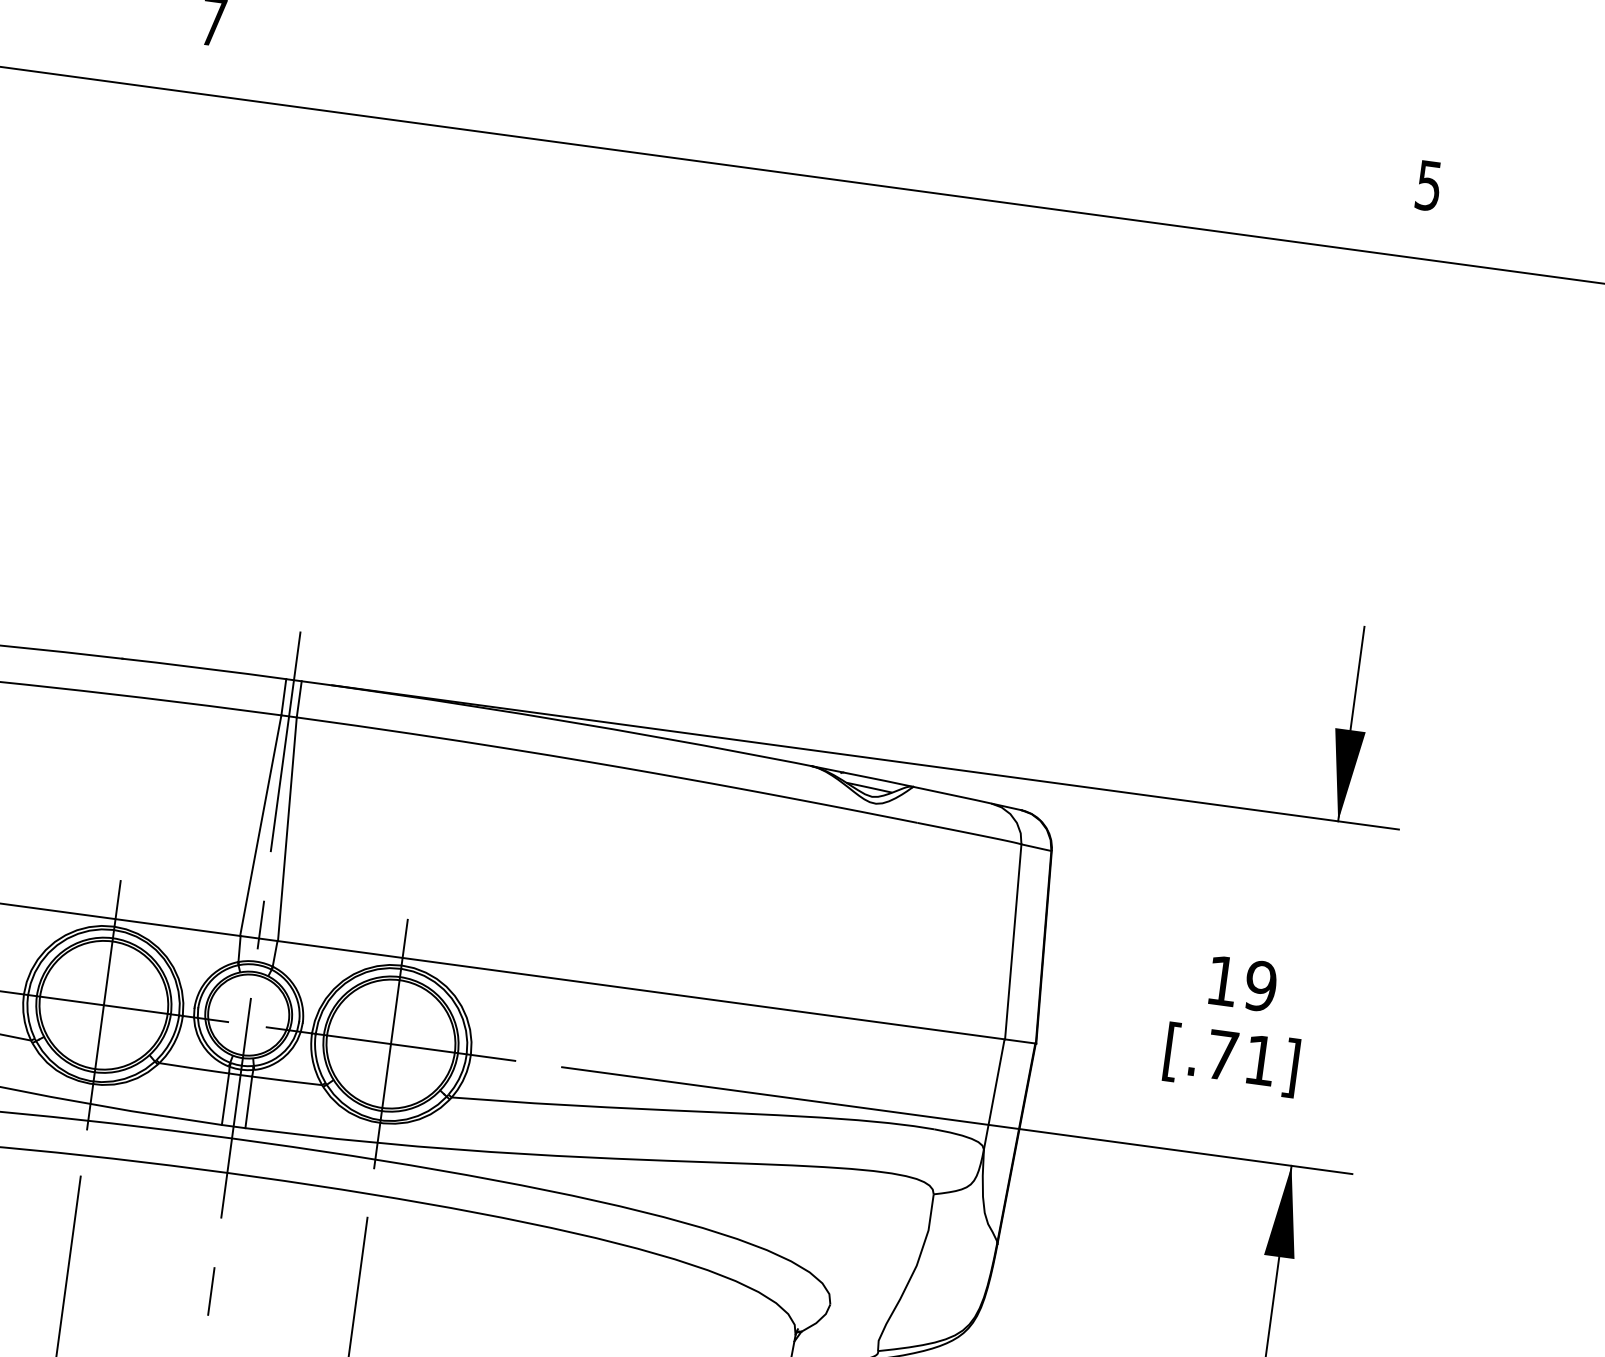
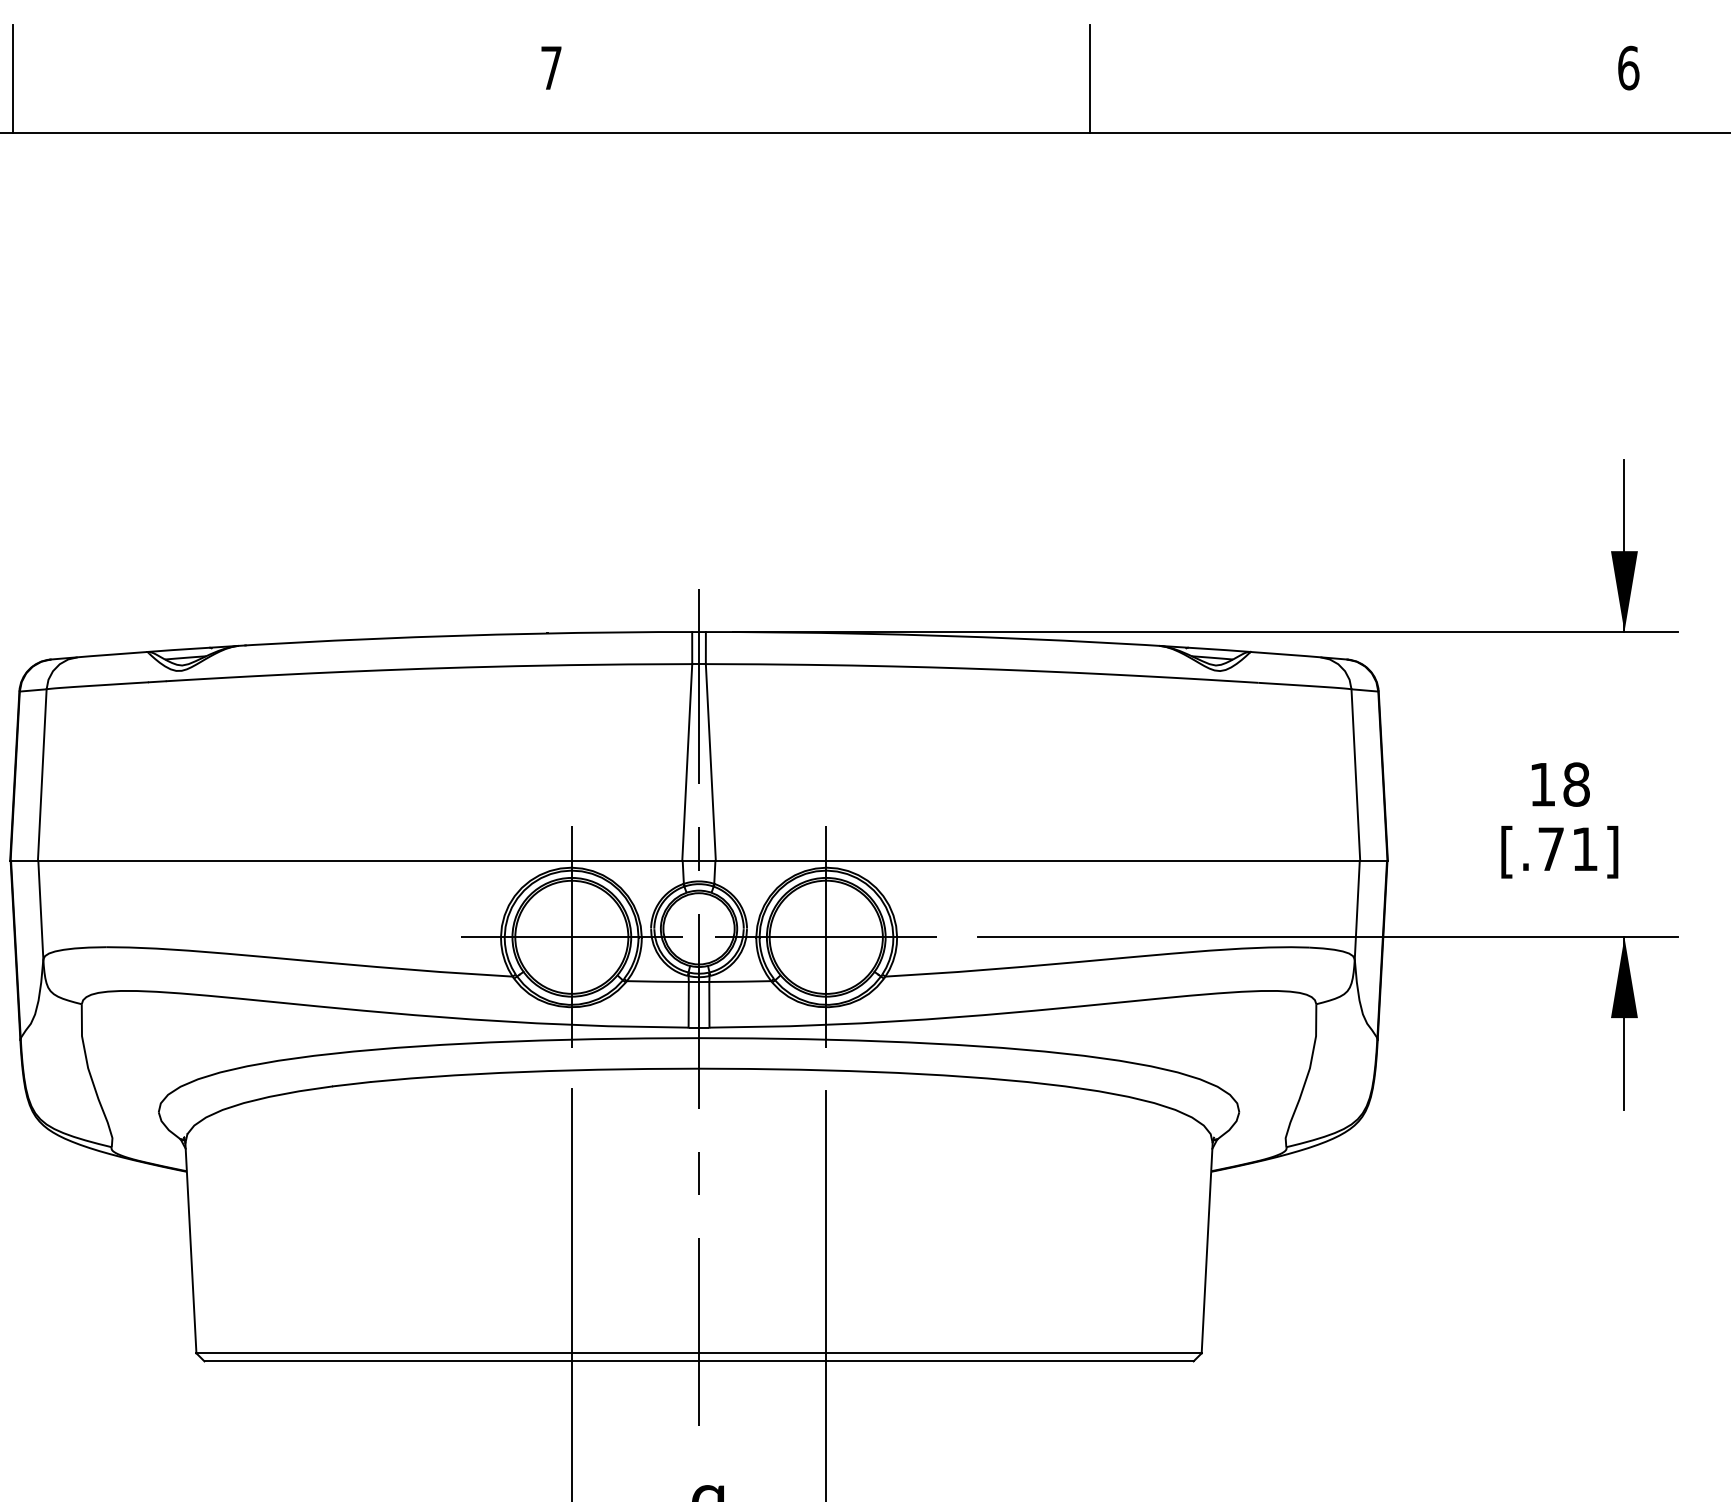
line: (820, 115) -> (1090, 78), added
text: (1428, 185) -> (1628, 67), 5 -> 6
text: (1260, 986) -> (1576, 784), 19 -> 18

